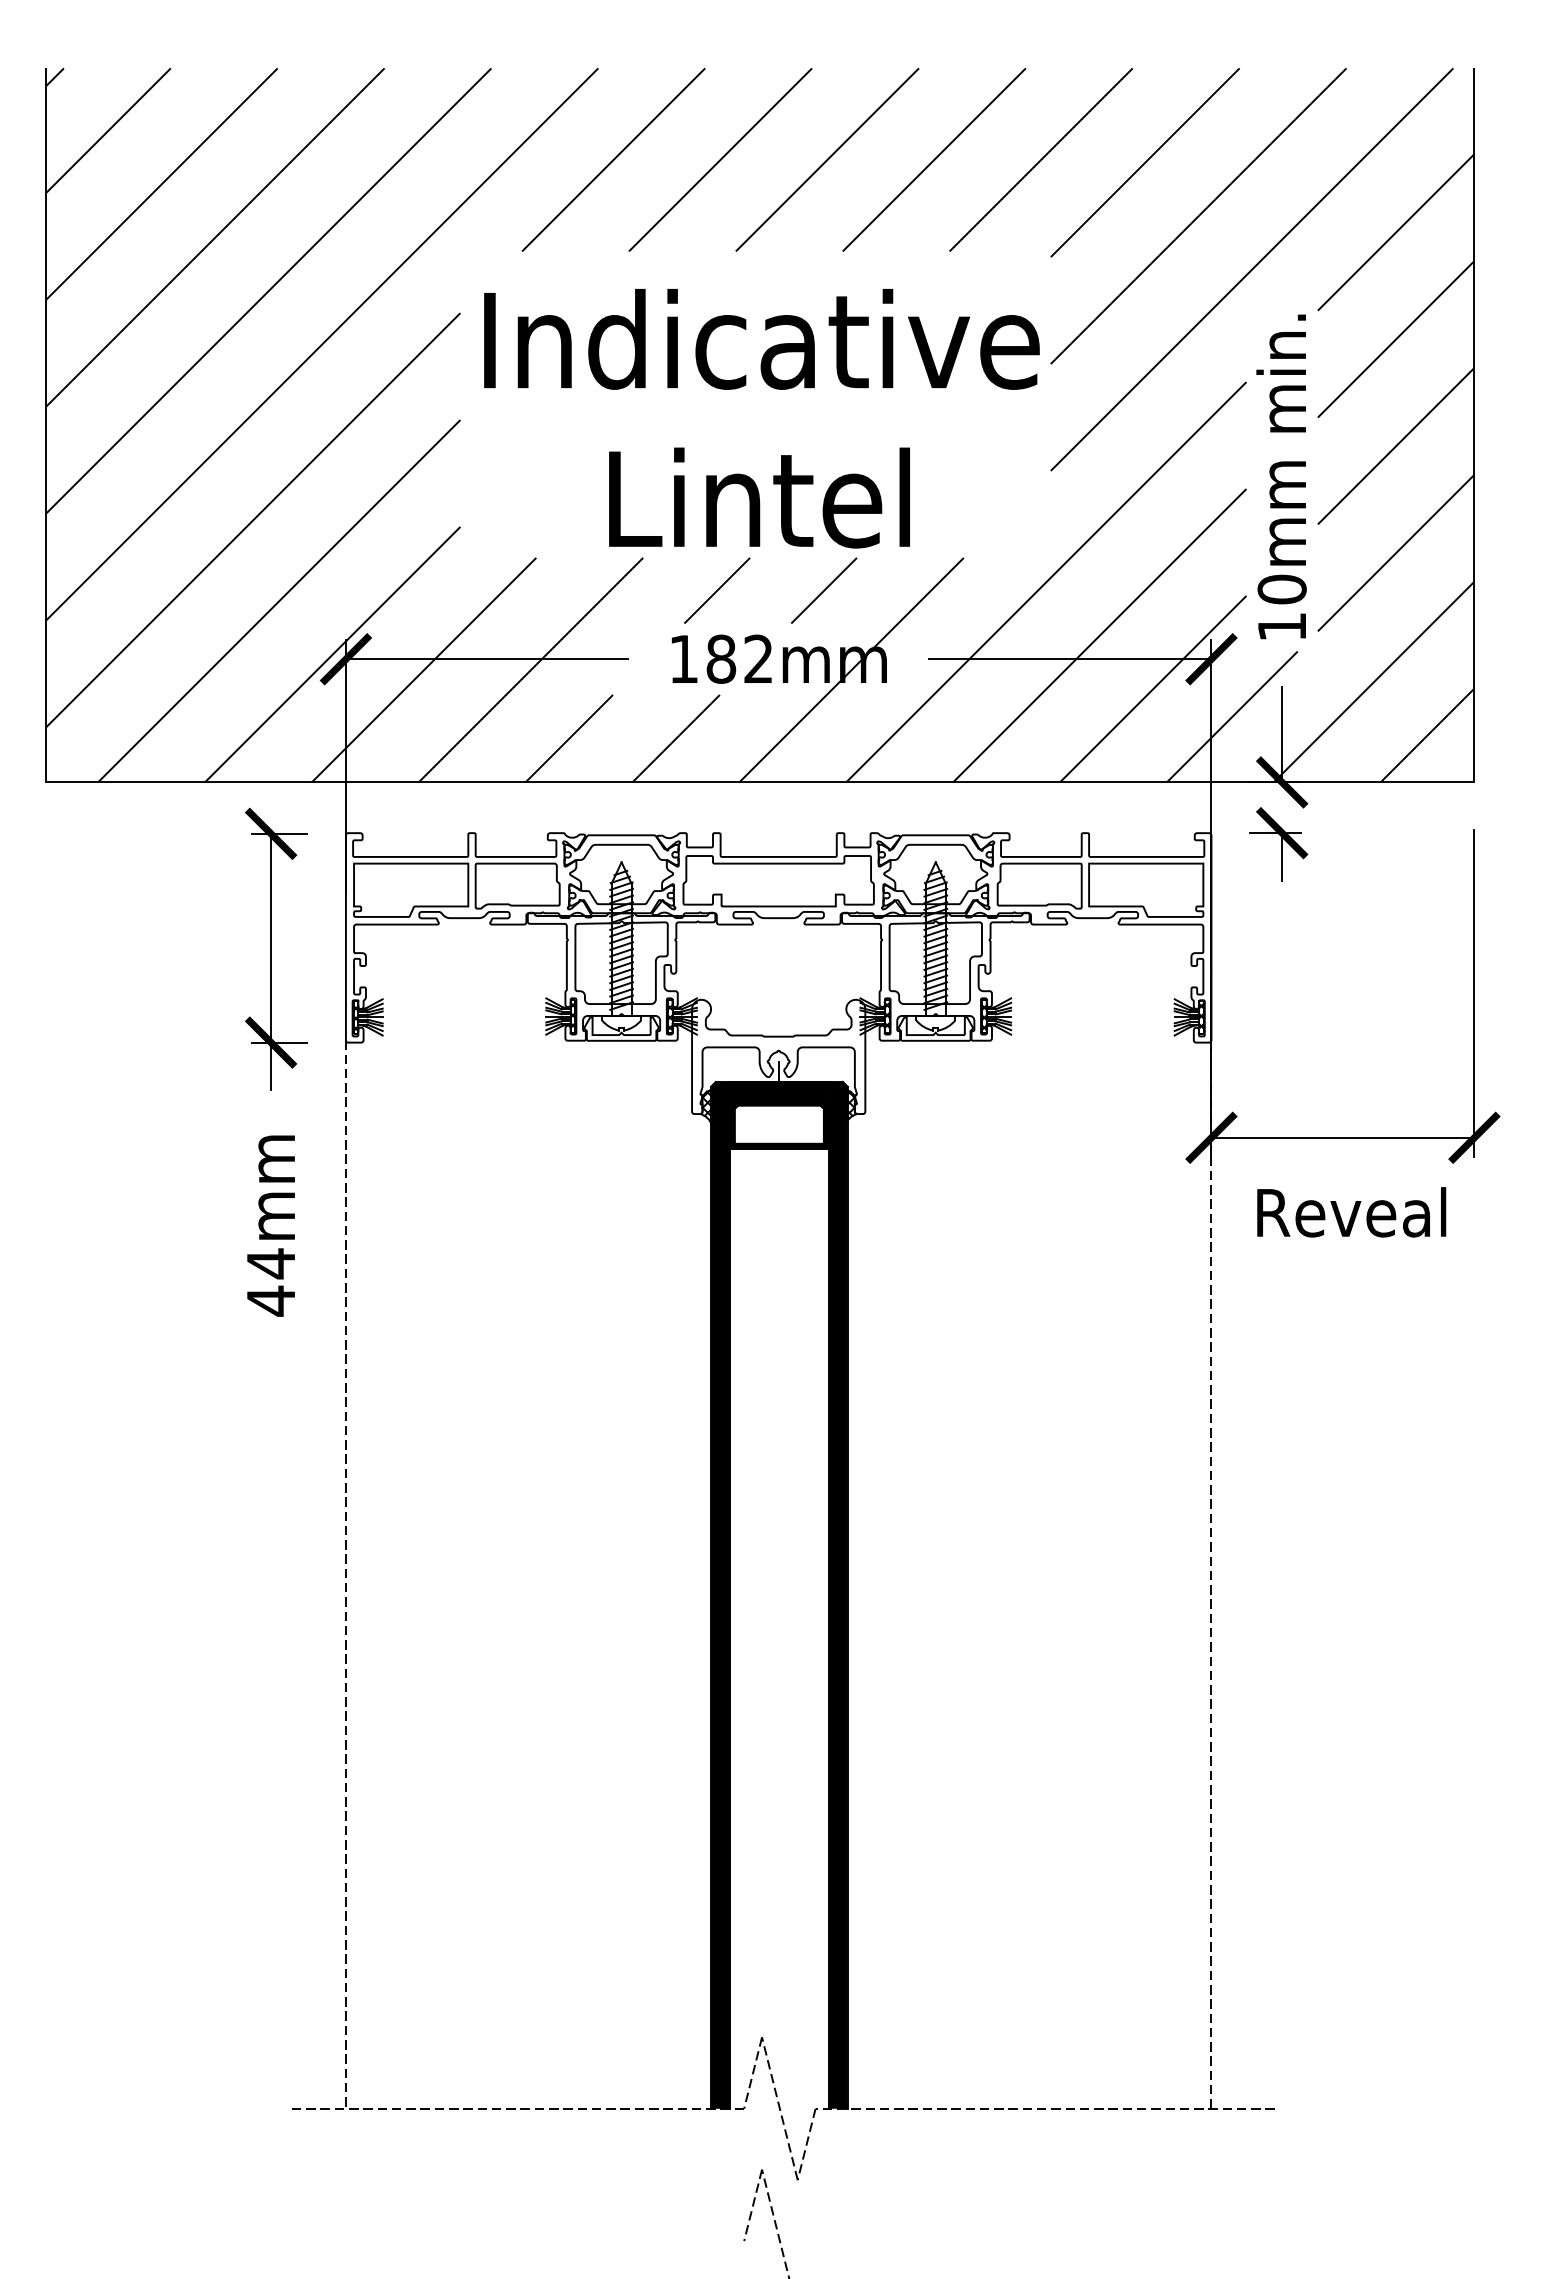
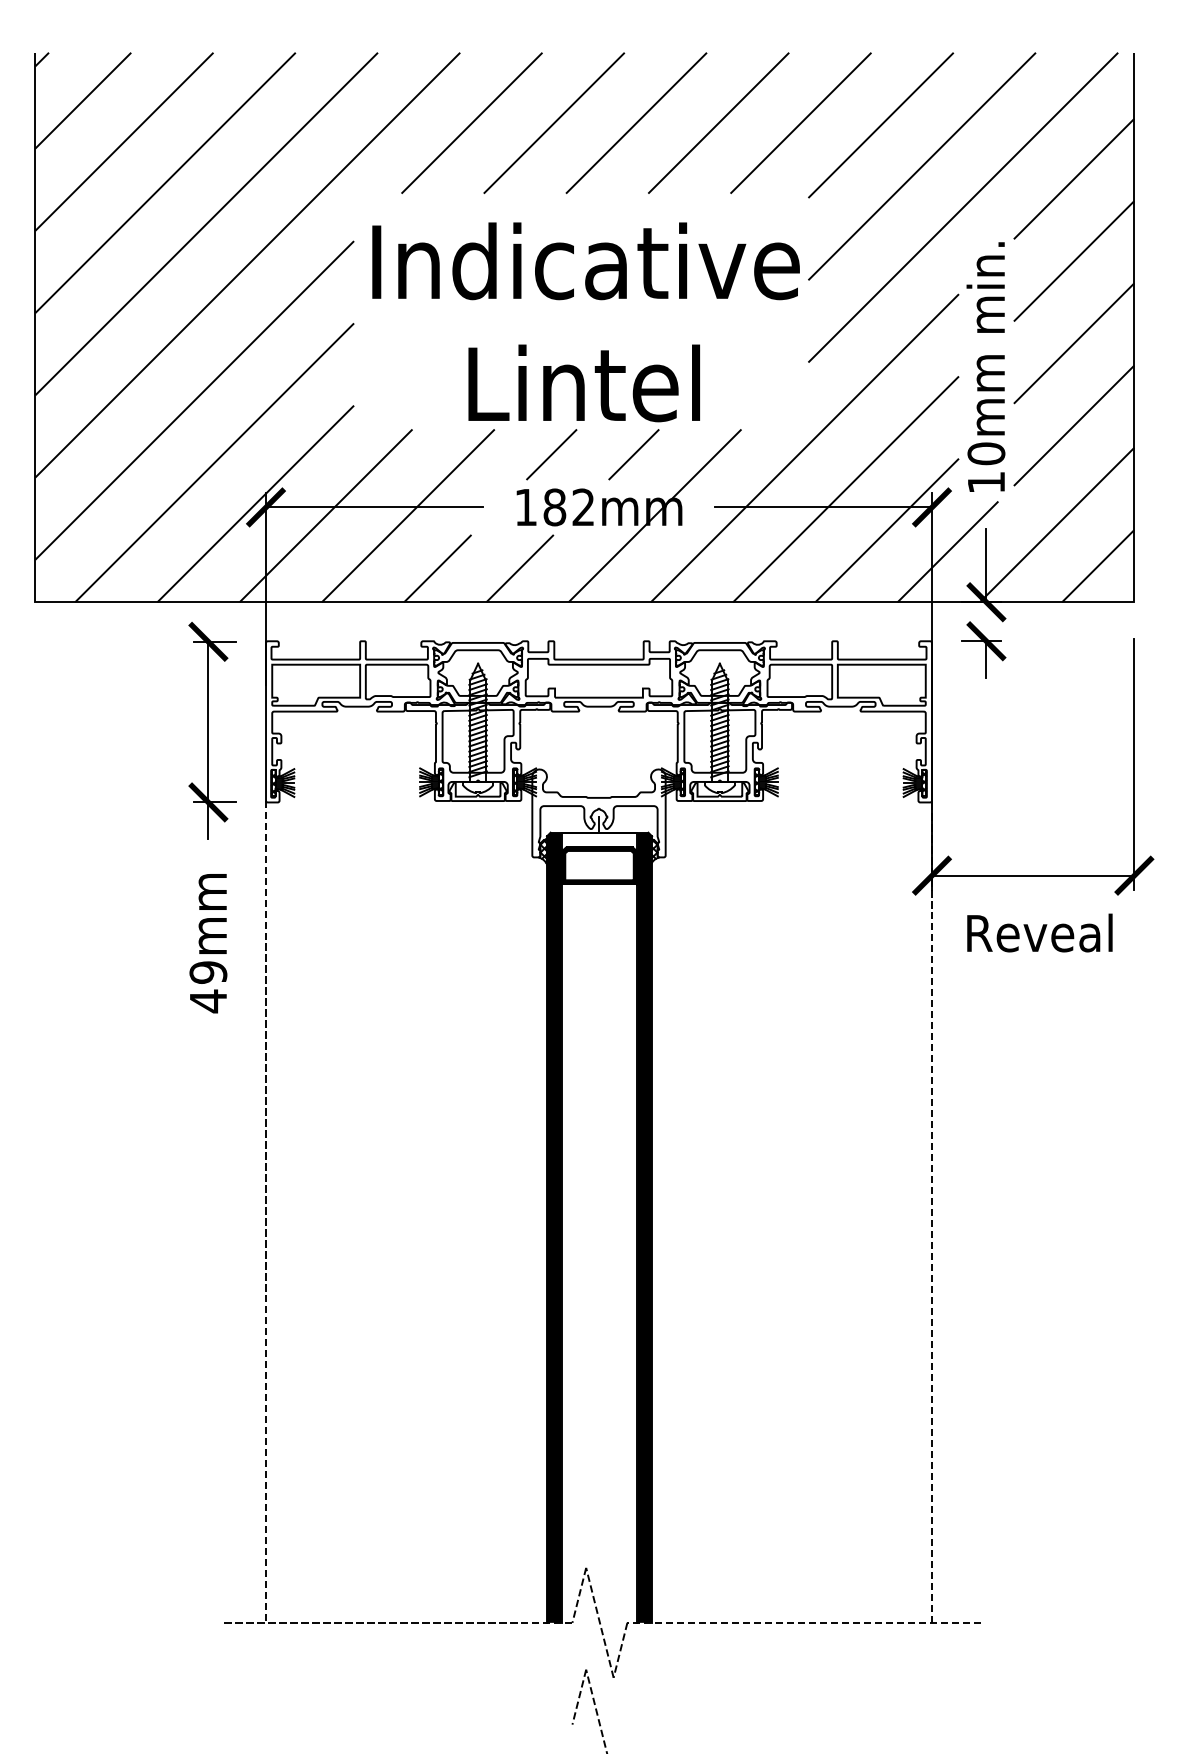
fill: (779, 1093) -> (599, 841), removed
text: (270, 1263) -> (207, 972), 44mm -> 49mm

